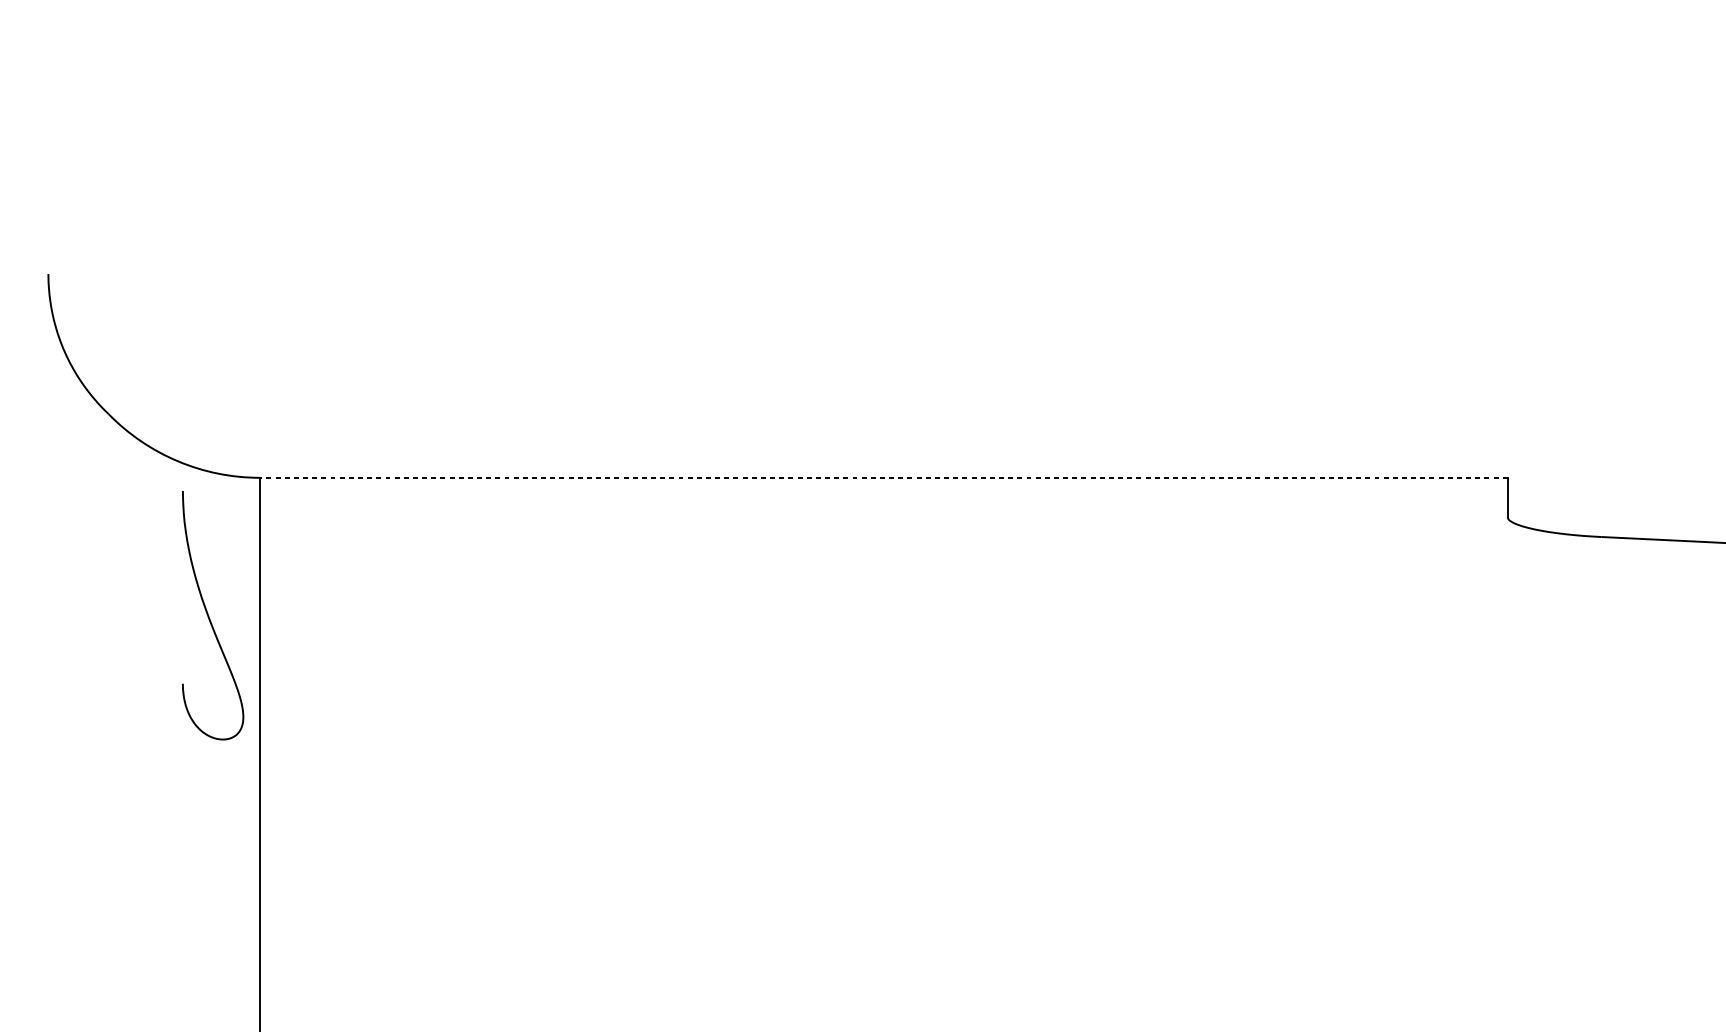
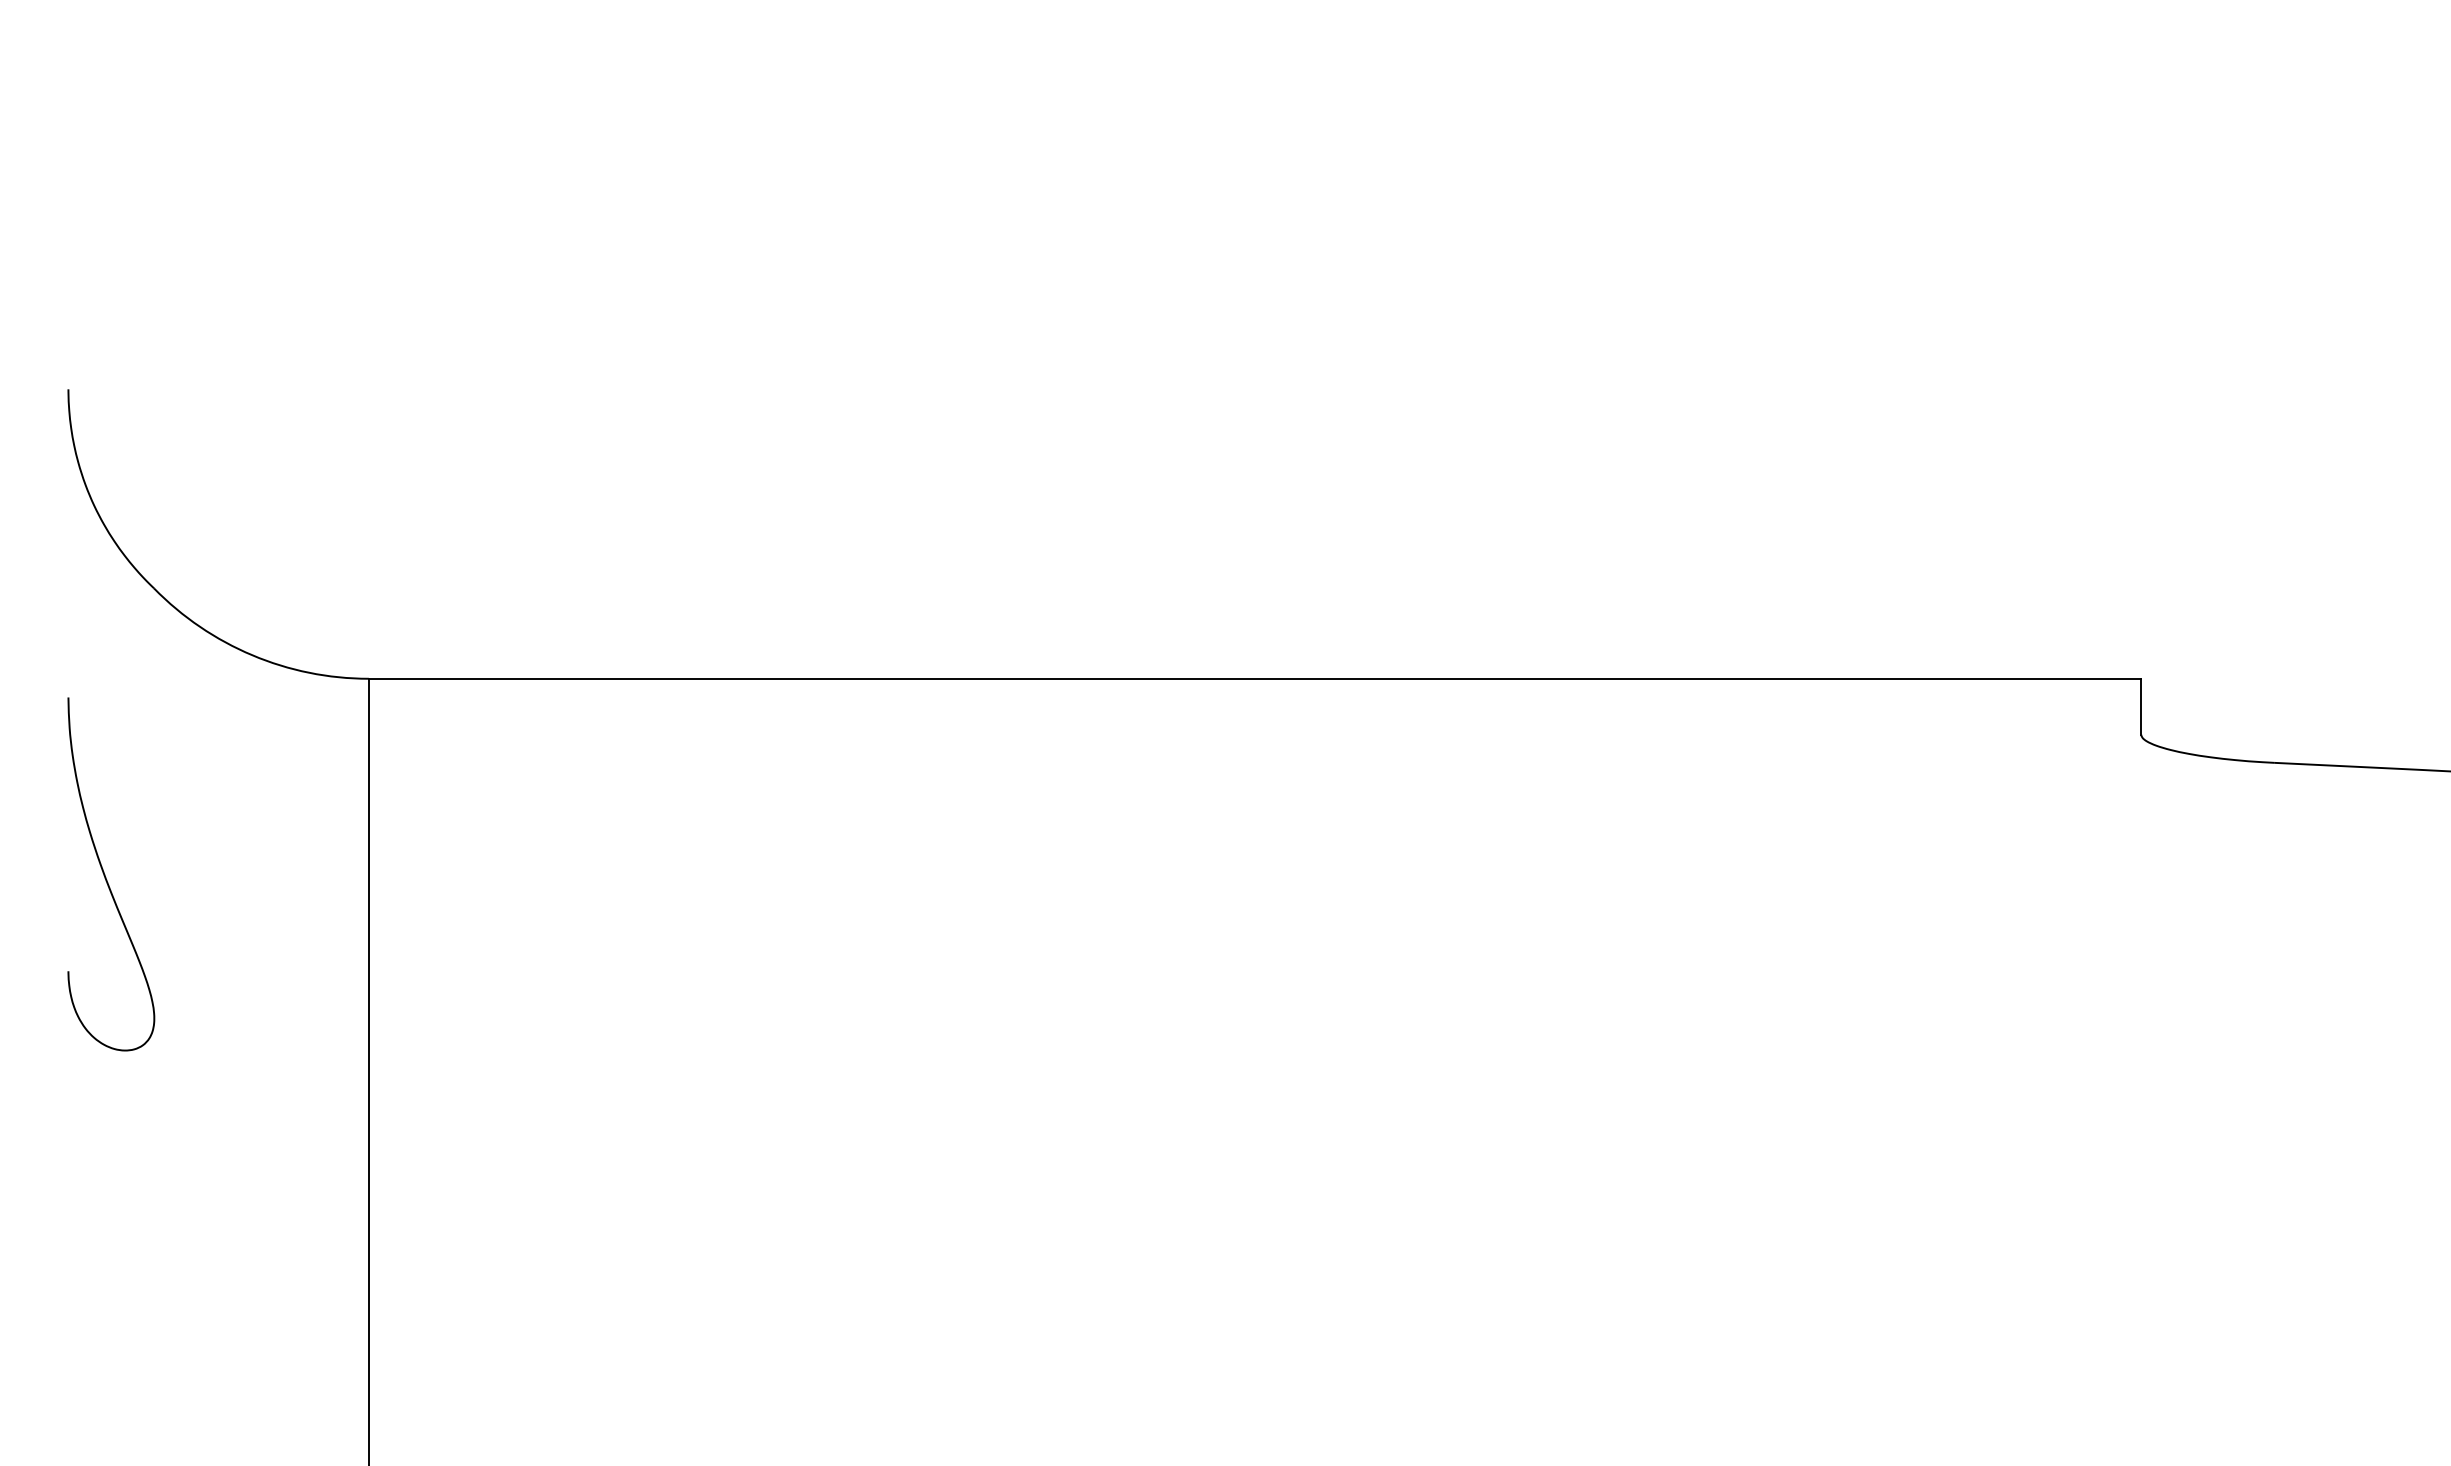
line: (883, 477) -> (1254, 678), dashed -> solid
curve: (209, 617) -> (106, 877), moved

